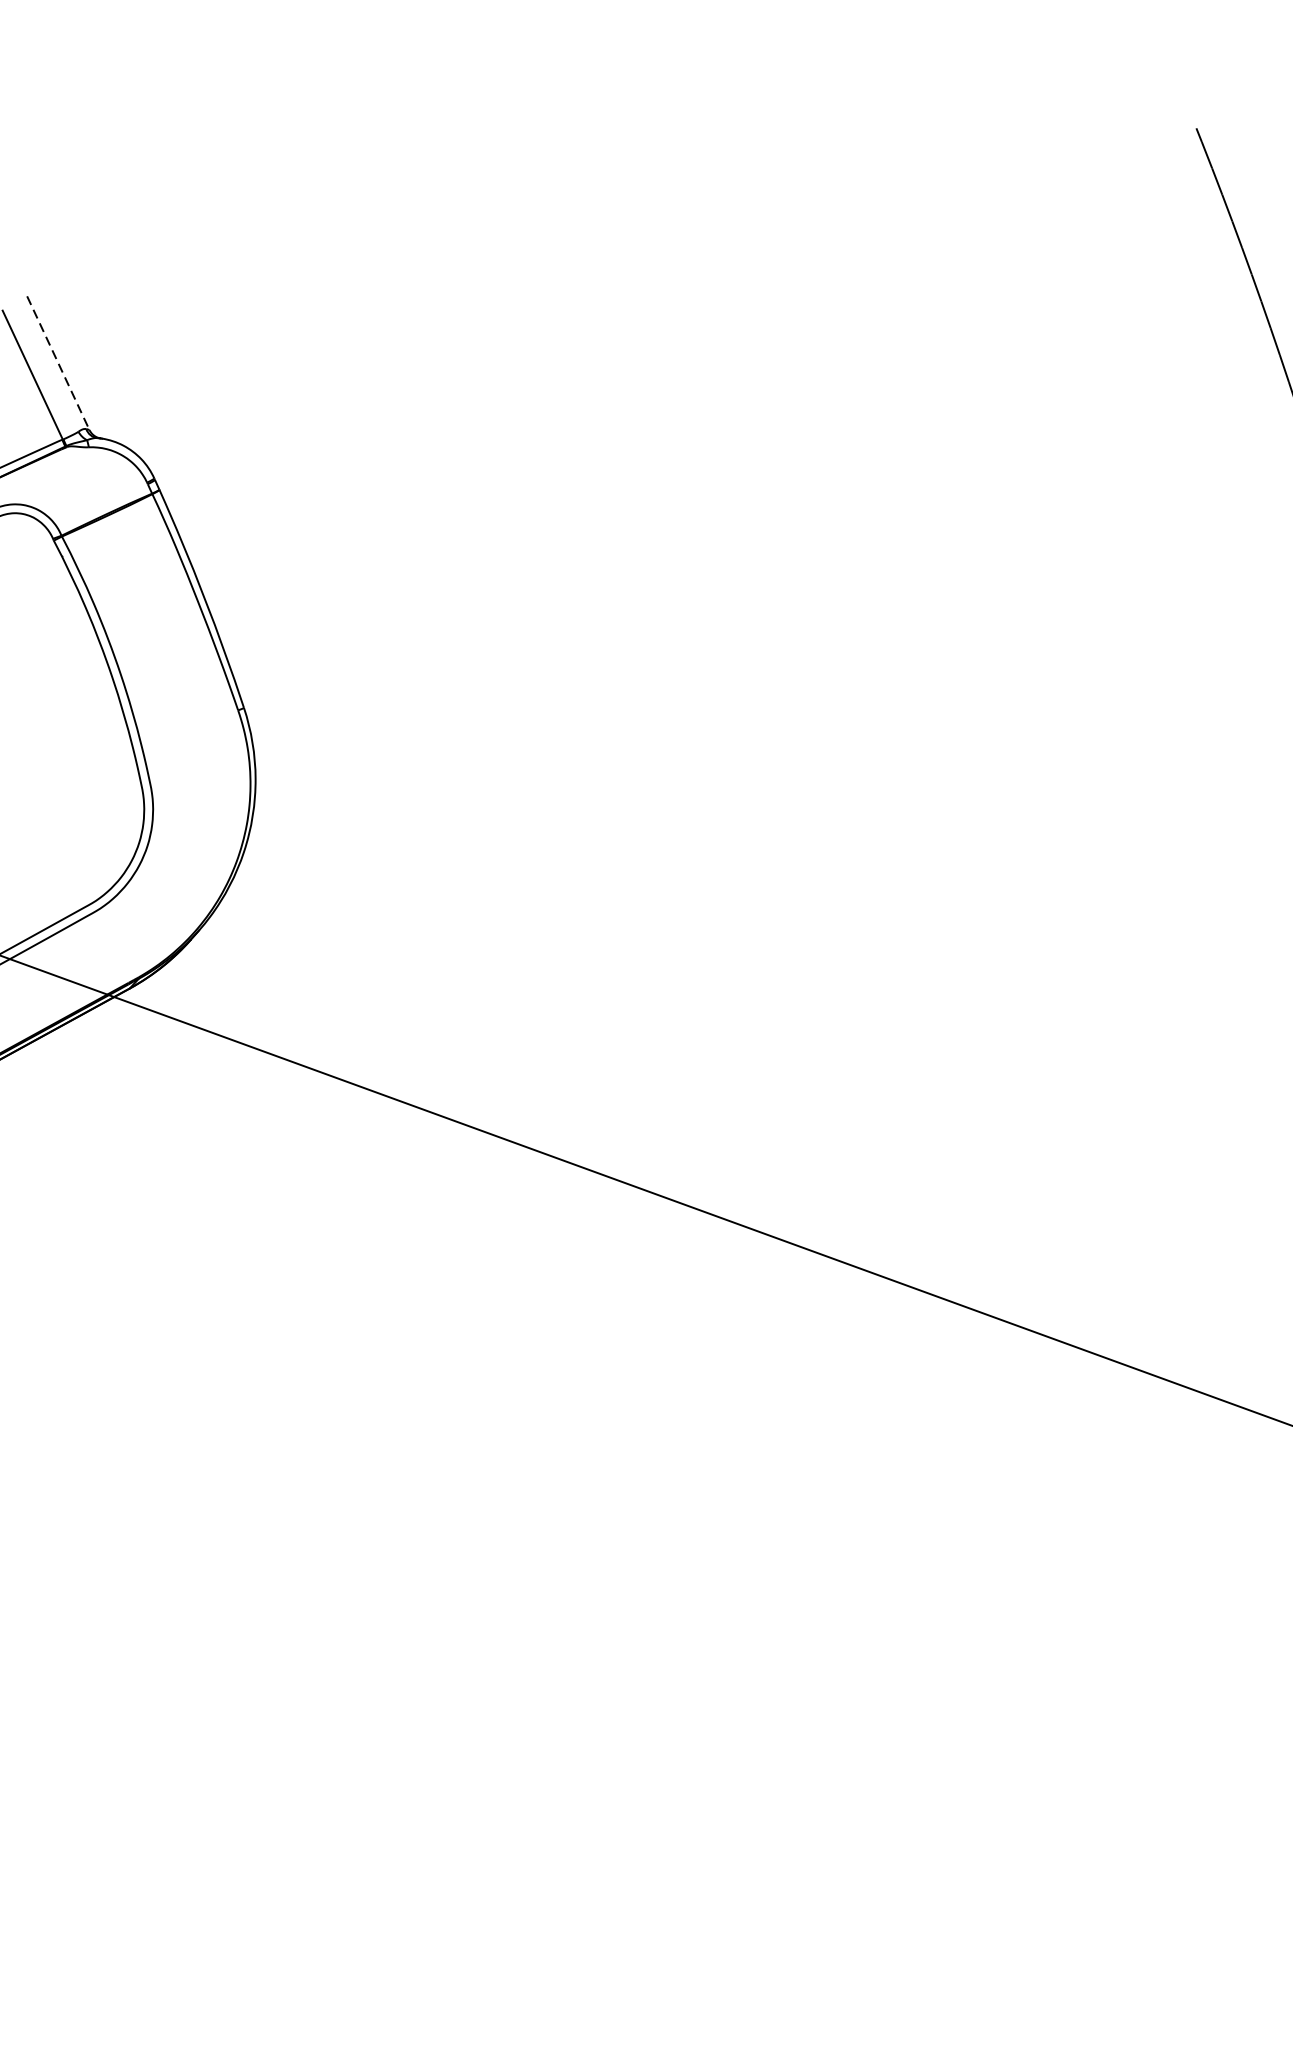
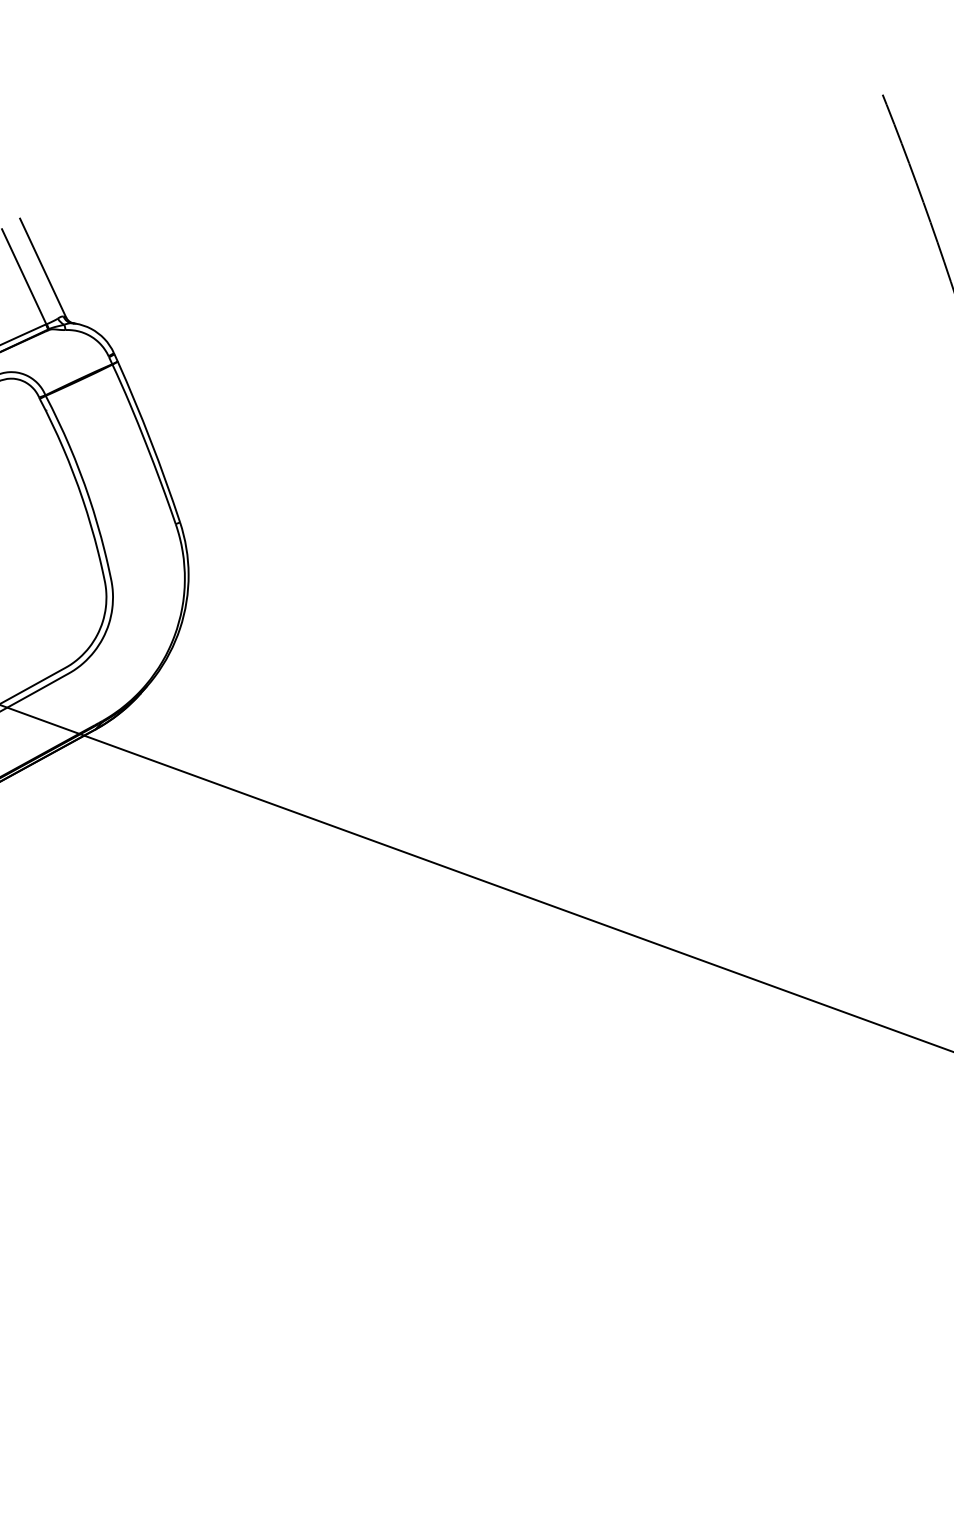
line: (58, 363) -> (43, 268), dashed -> solid

